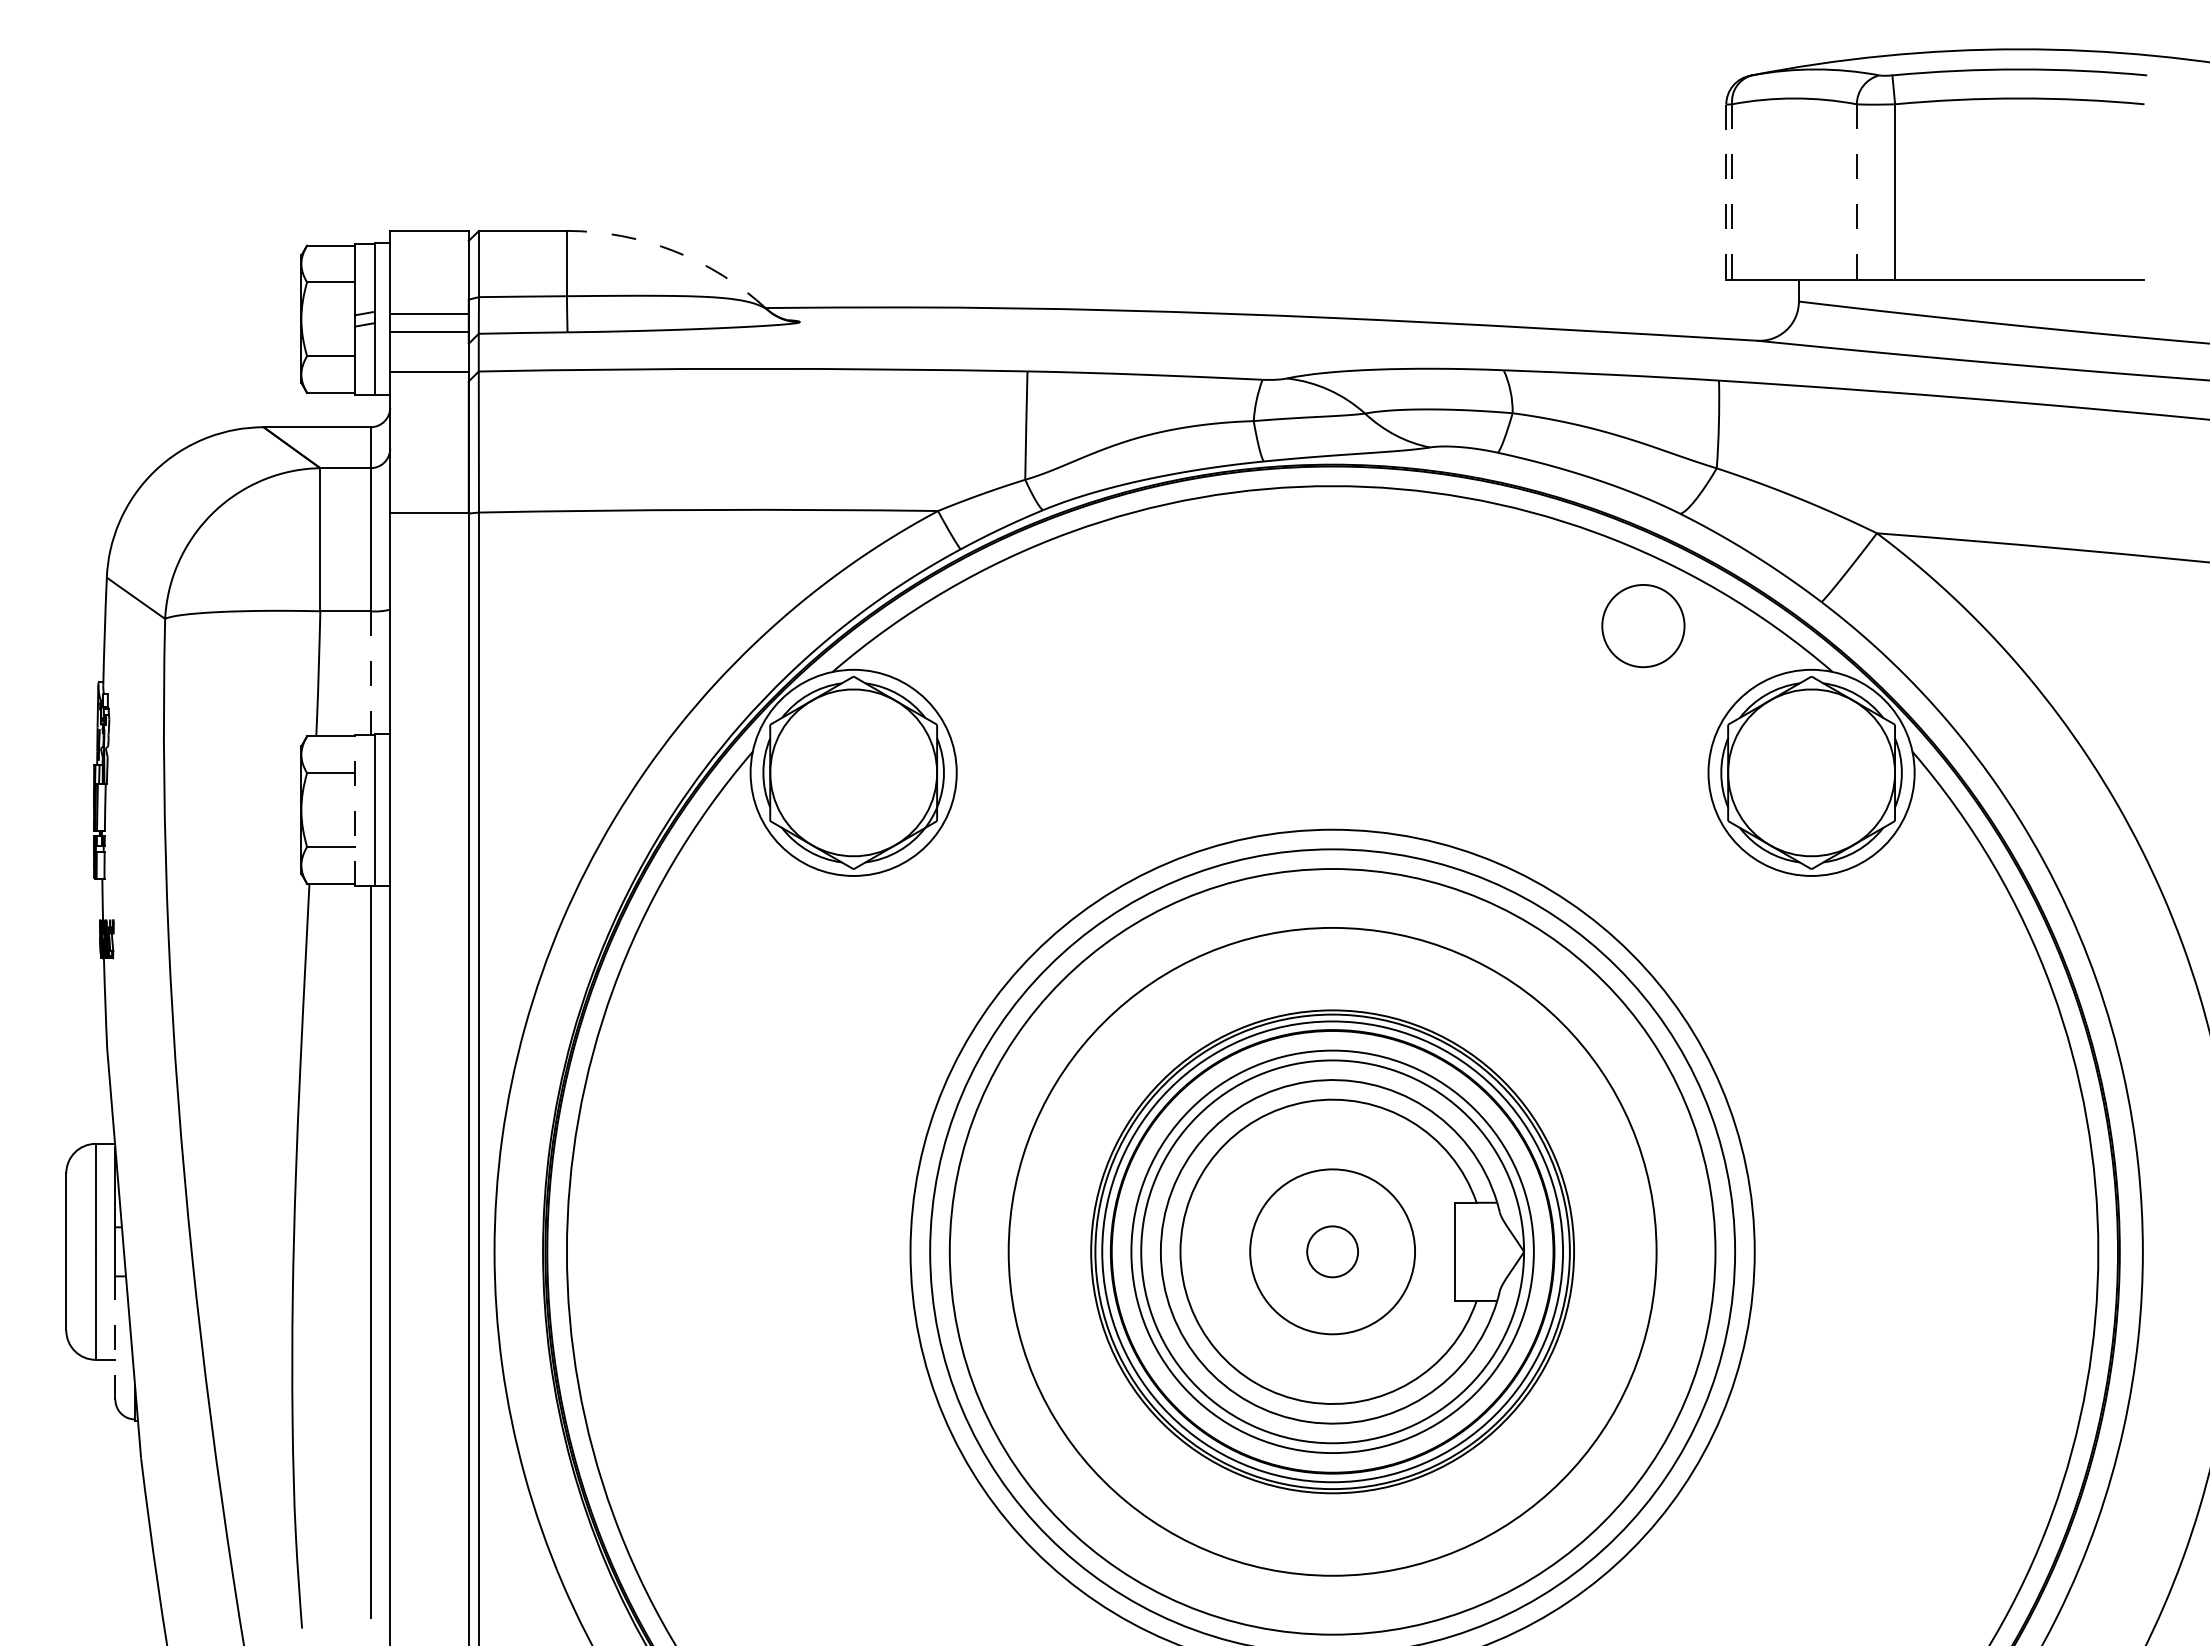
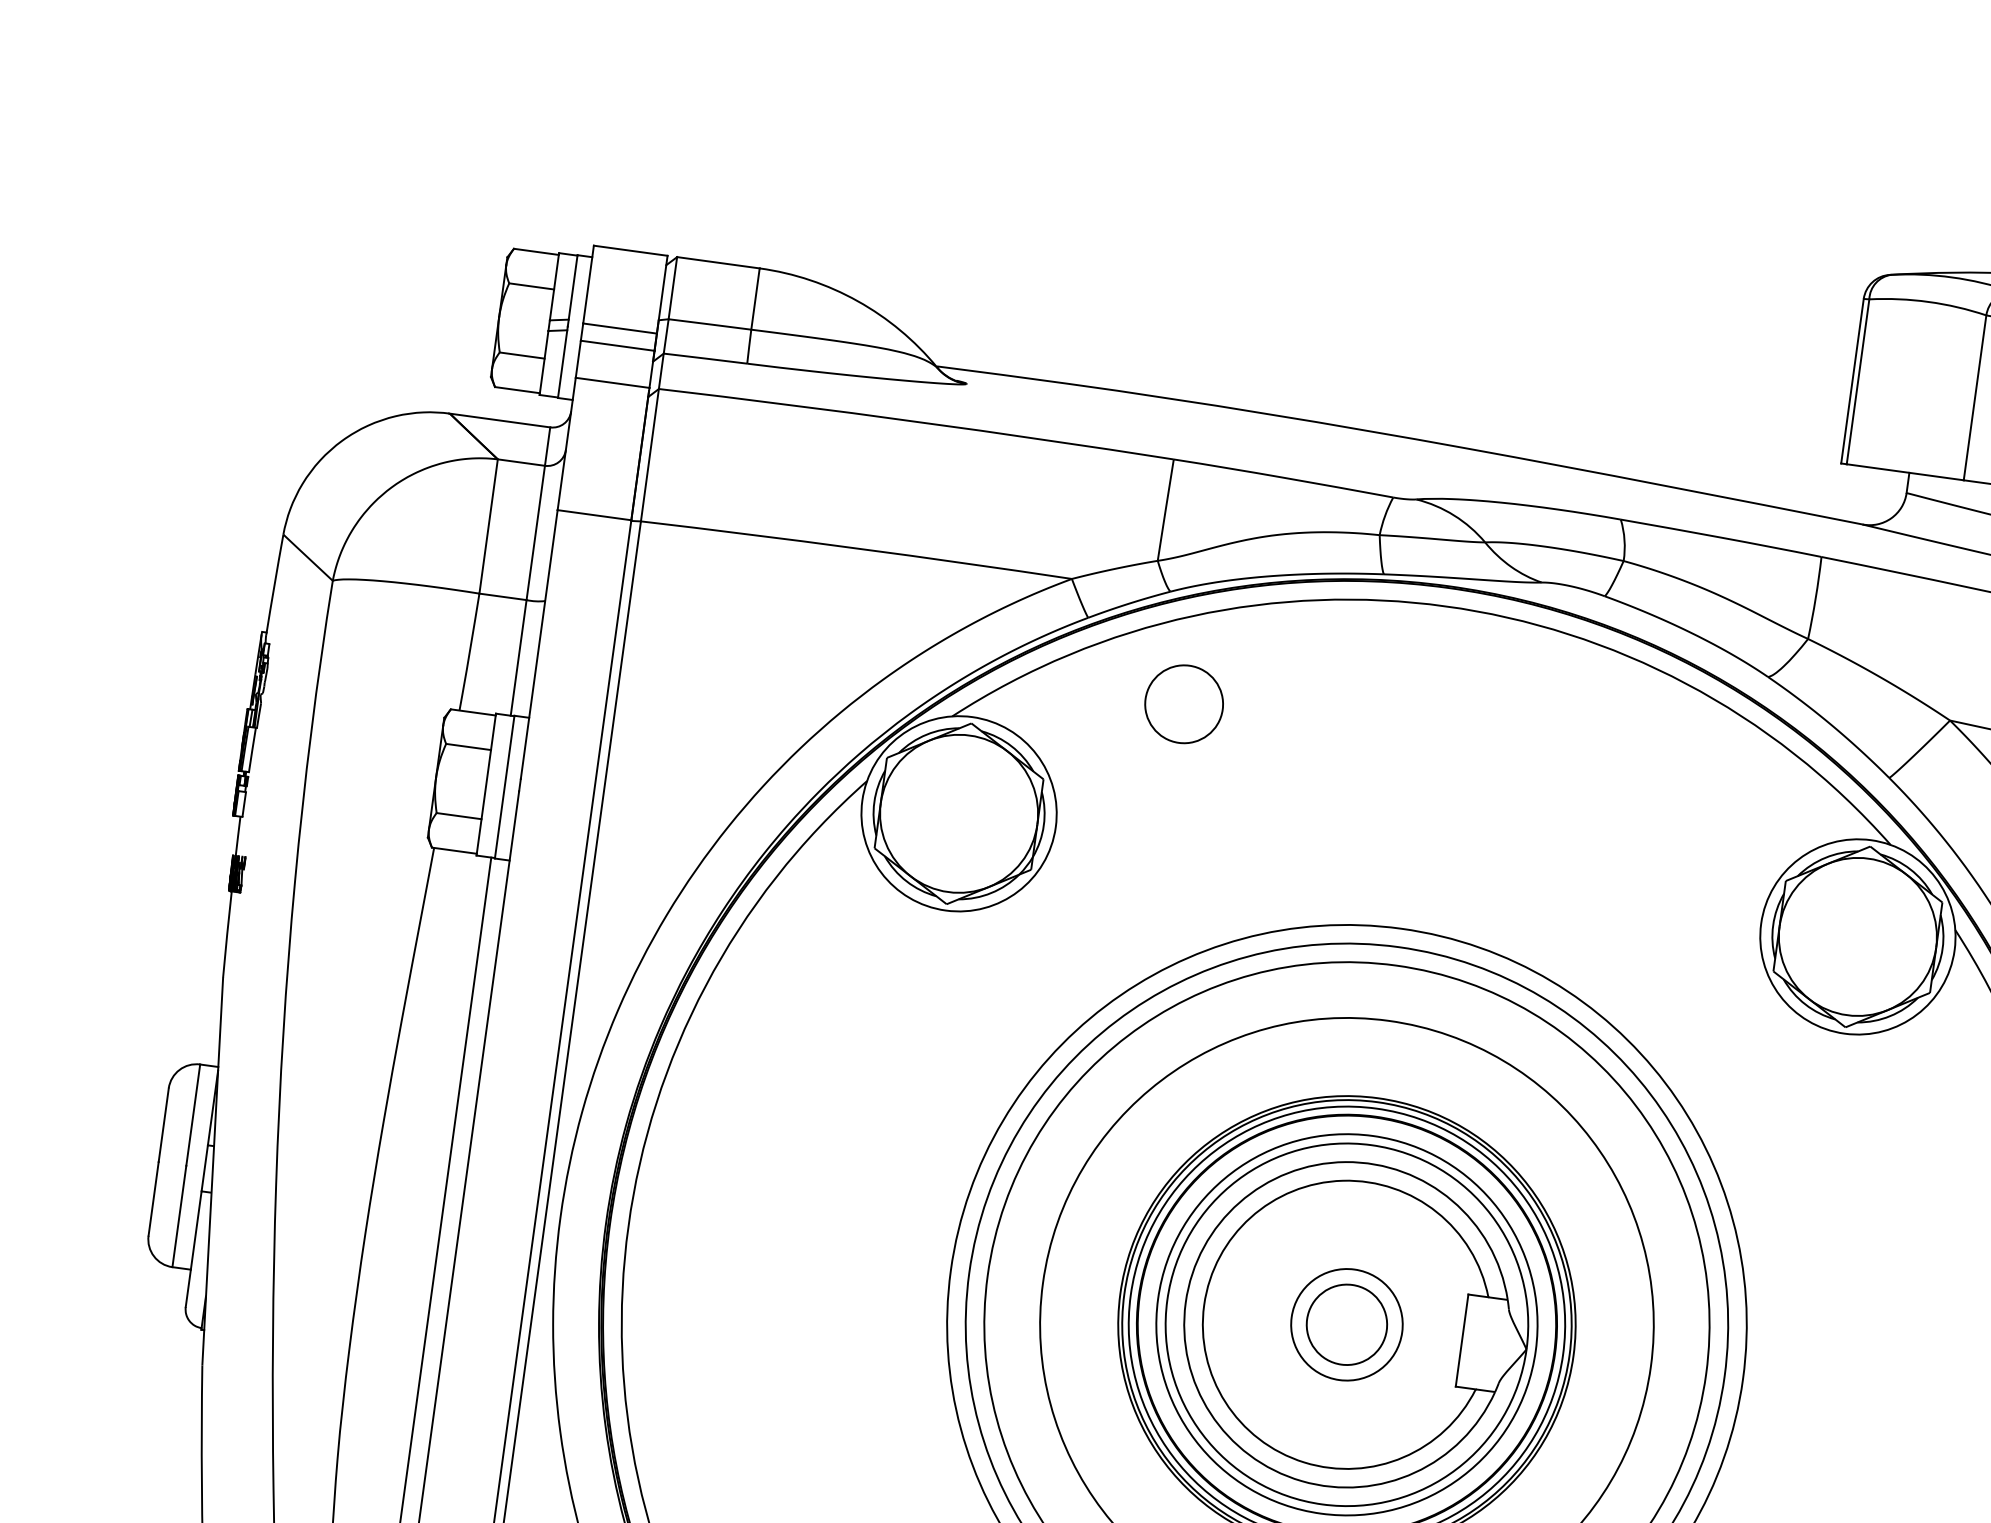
line: (1726, 192) -> (1852, 381), dashed -> solid
line: (1732, 192) -> (1858, 382), dashed -> solid
line: (1856, 192) -> (1974, 398), dashed -> solid
arc: (674, 251) -> (857, 301), dashed -> solid
circle: (1643, 626) -> (1184, 704), moved
line: (370, 672) -> (518, 657), dashed -> solid
line: (354, 810) -> (485, 784), dashed -> solid
circle: (1332, 1251) -> (1346, 1324), size x0.71
circle: (1332, 1251) -> (1346, 1324), size x1.67
line: (115, 1337) -> (193, 1248), dashed -> solid

